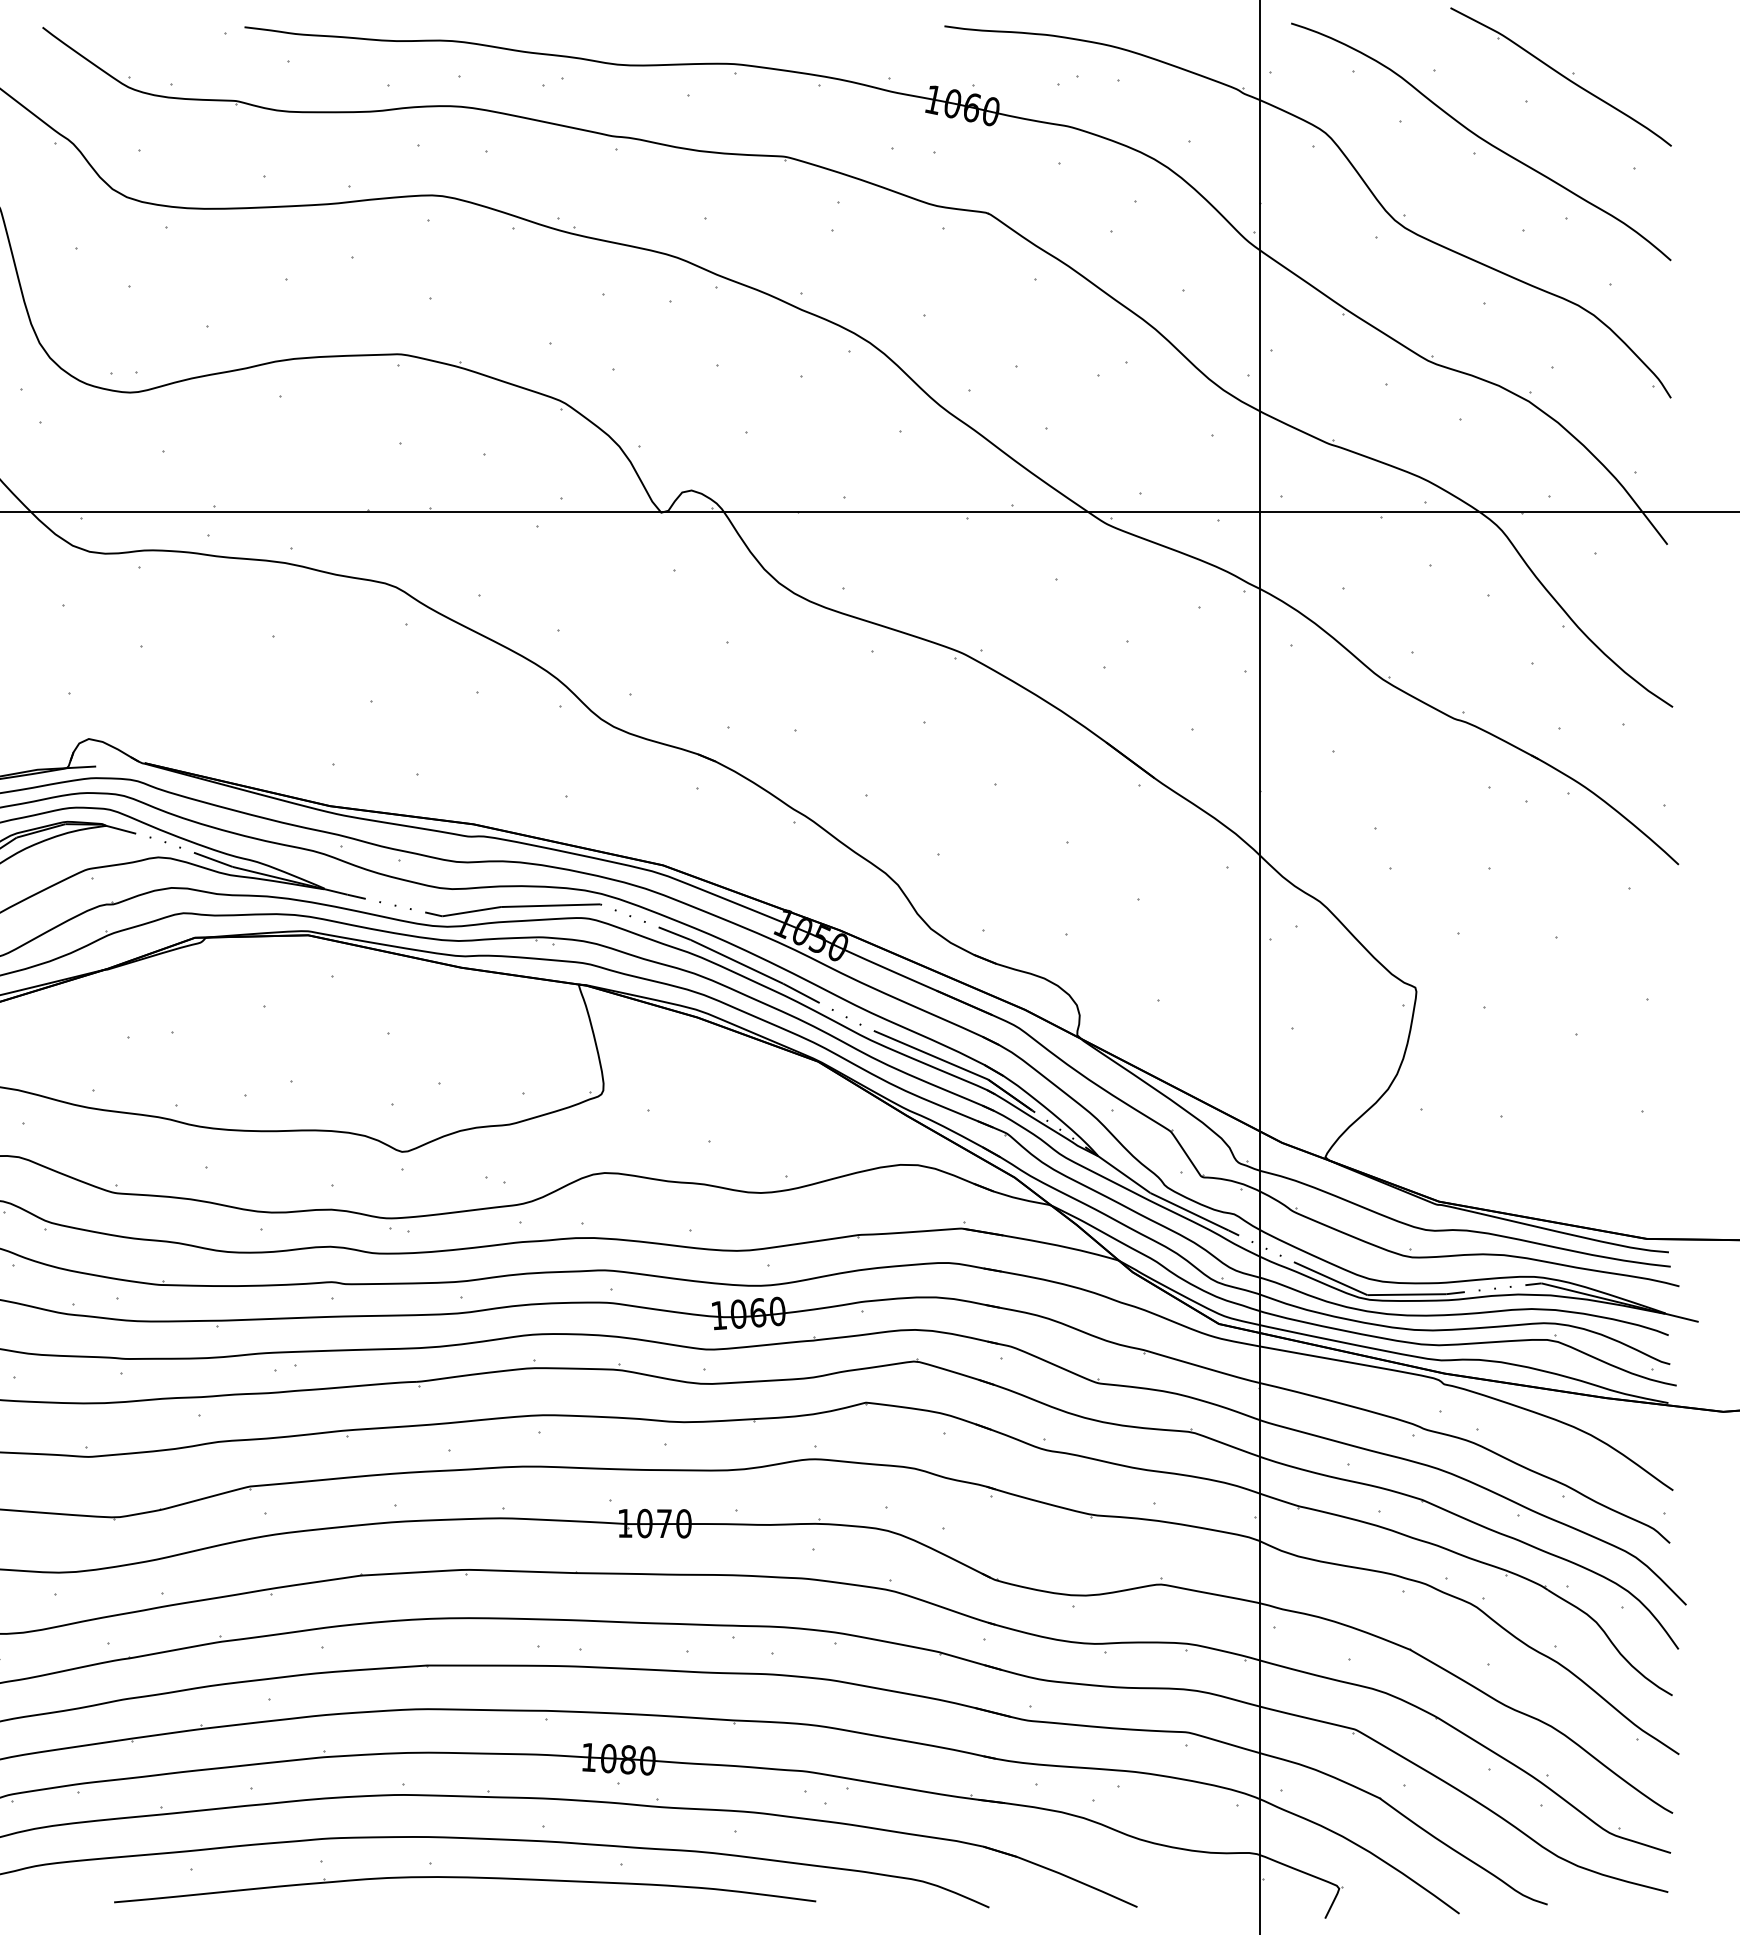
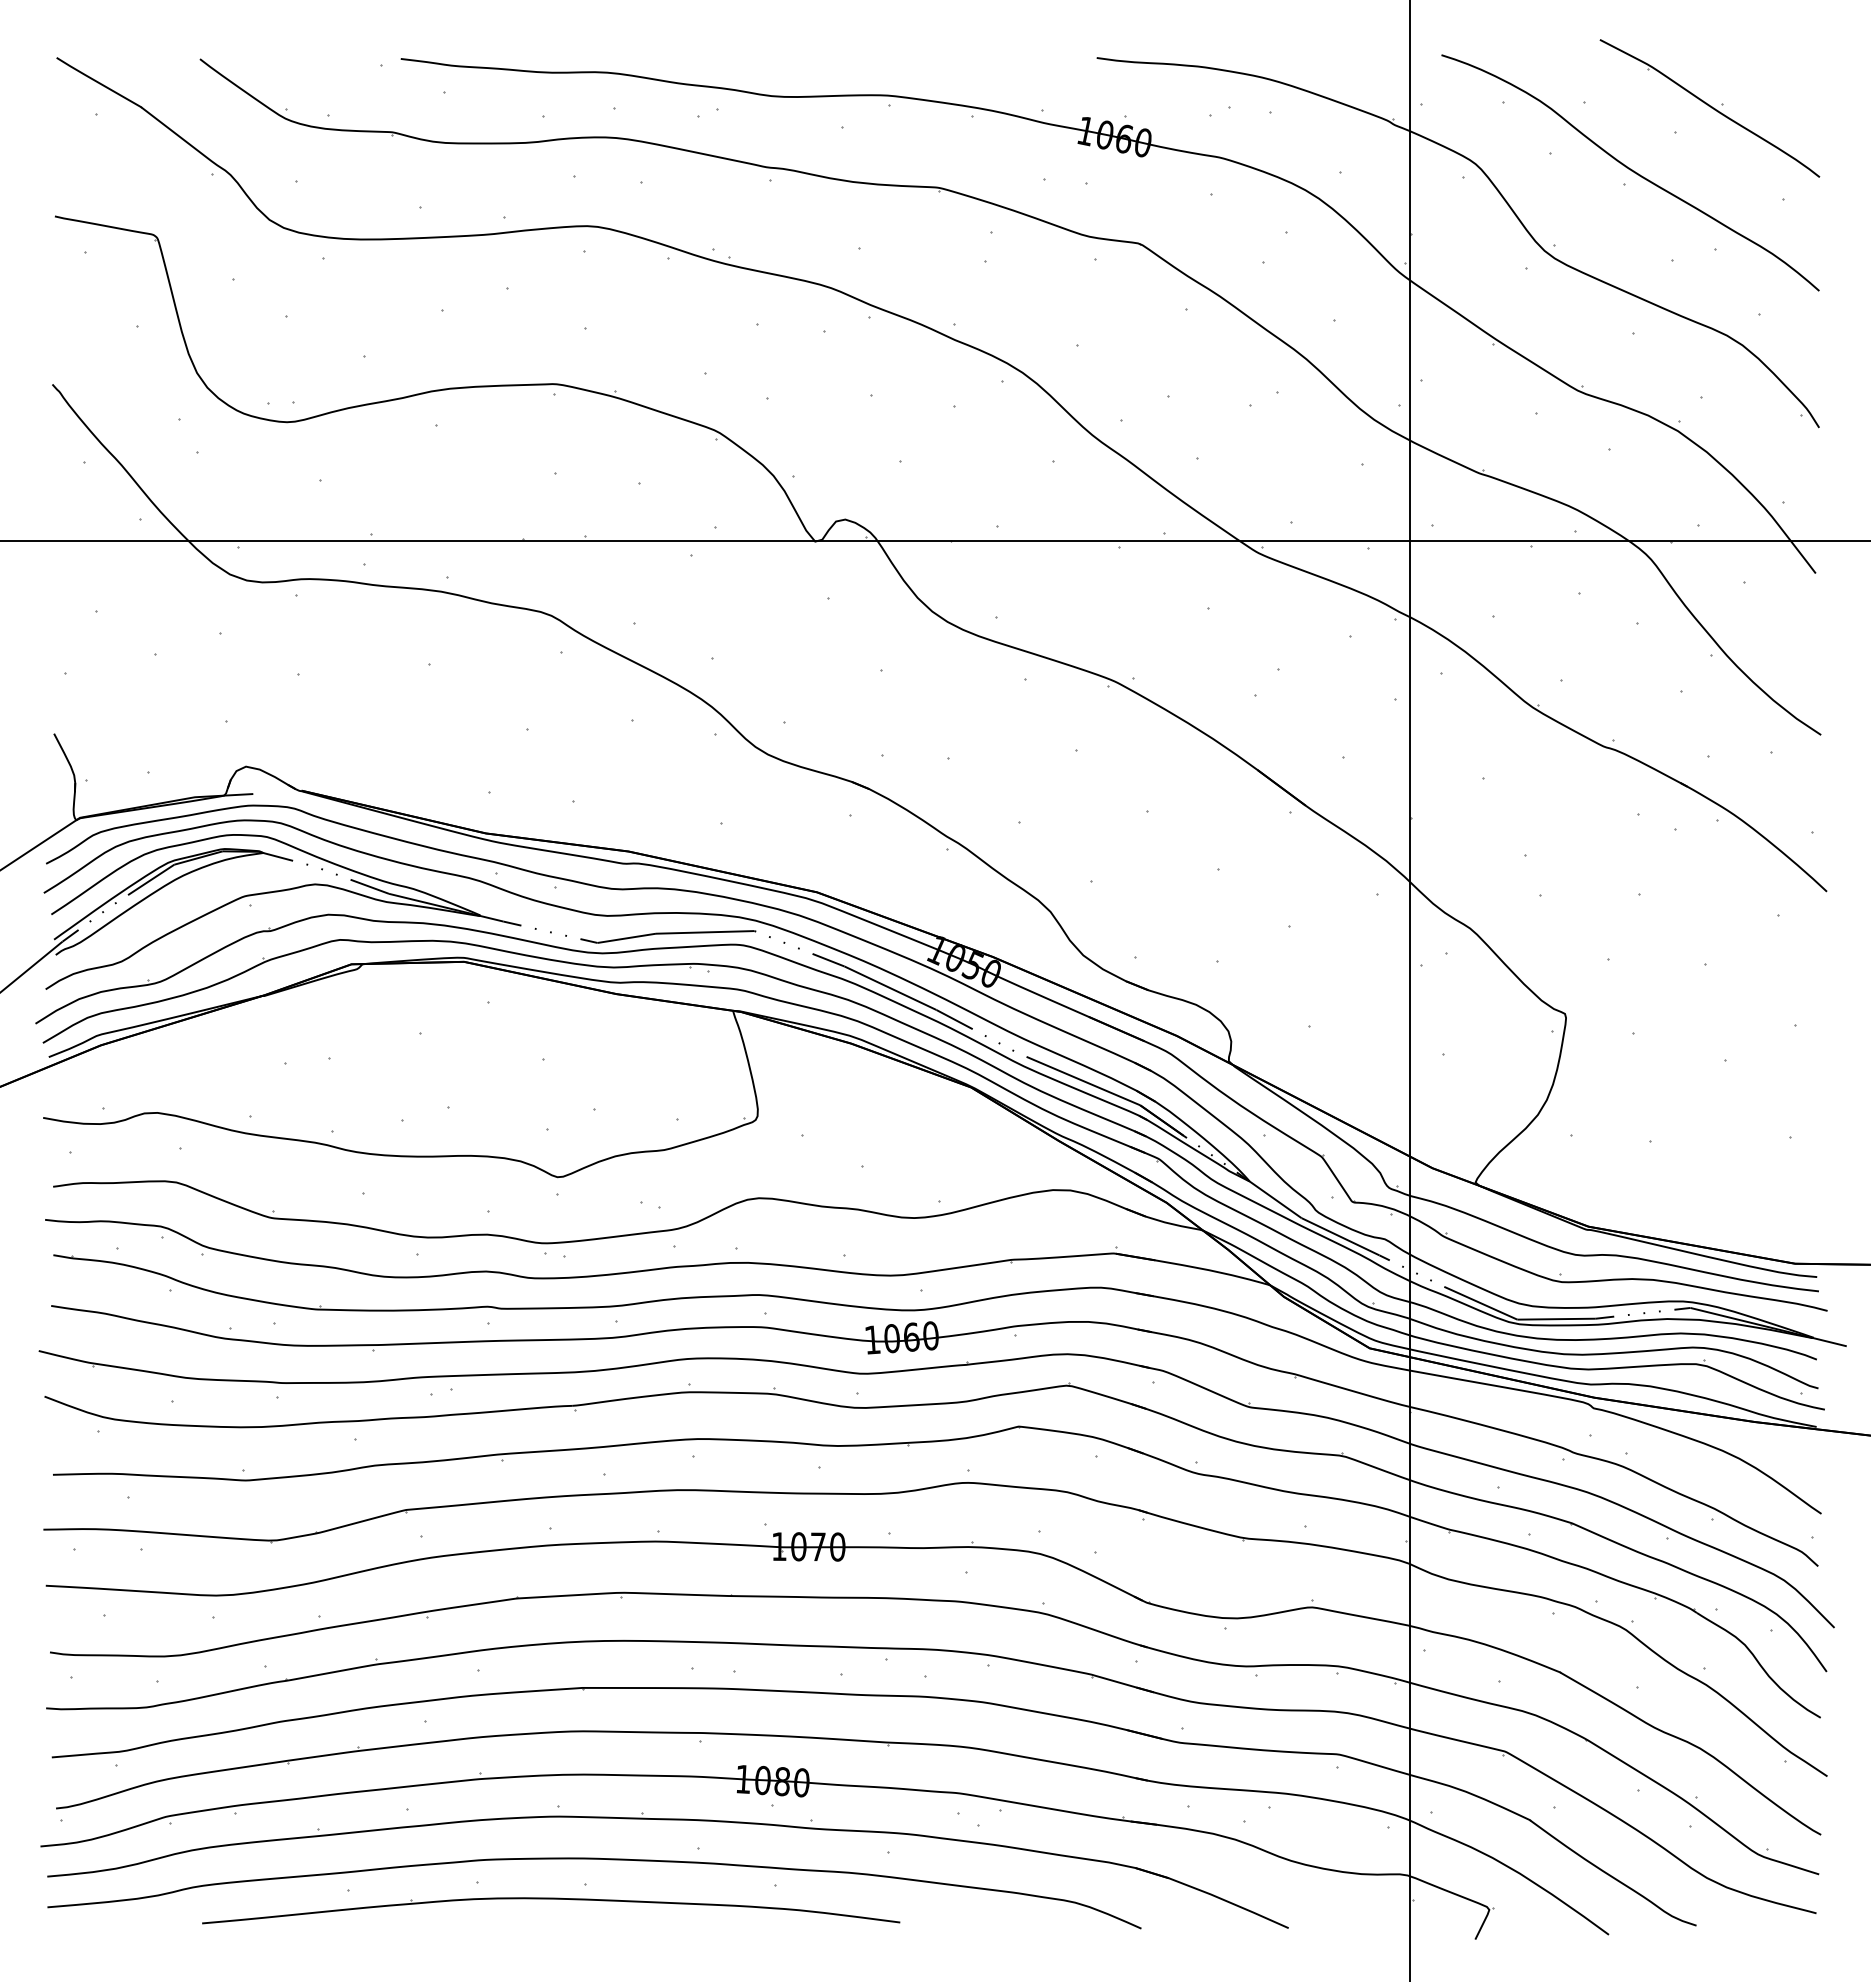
part: (465, 1878) -> (551, 1899), moved

